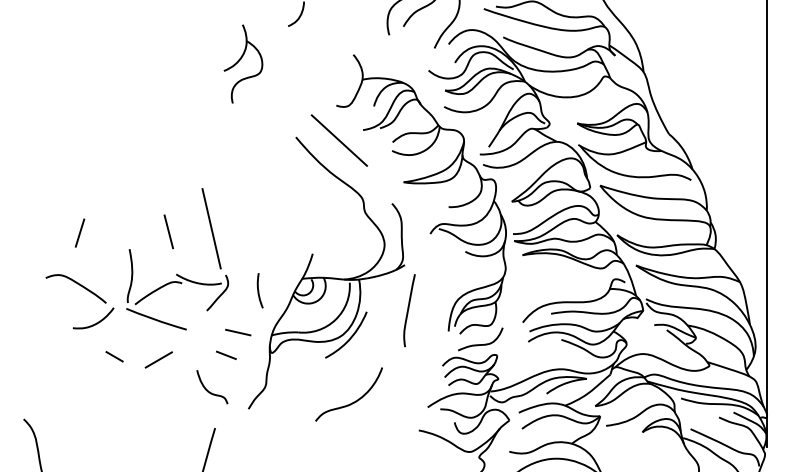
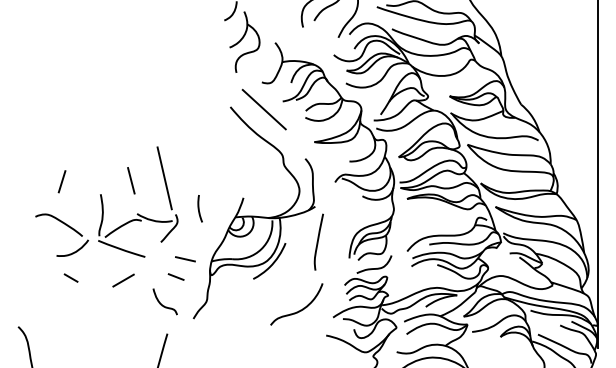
part: (243, 63) -> (244, 41), moved
curve: (259, 290) -> (199, 208), moved
line: (114, 356) -> (71, 277), moved
curve: (351, 402) -> (298, 310), moved

